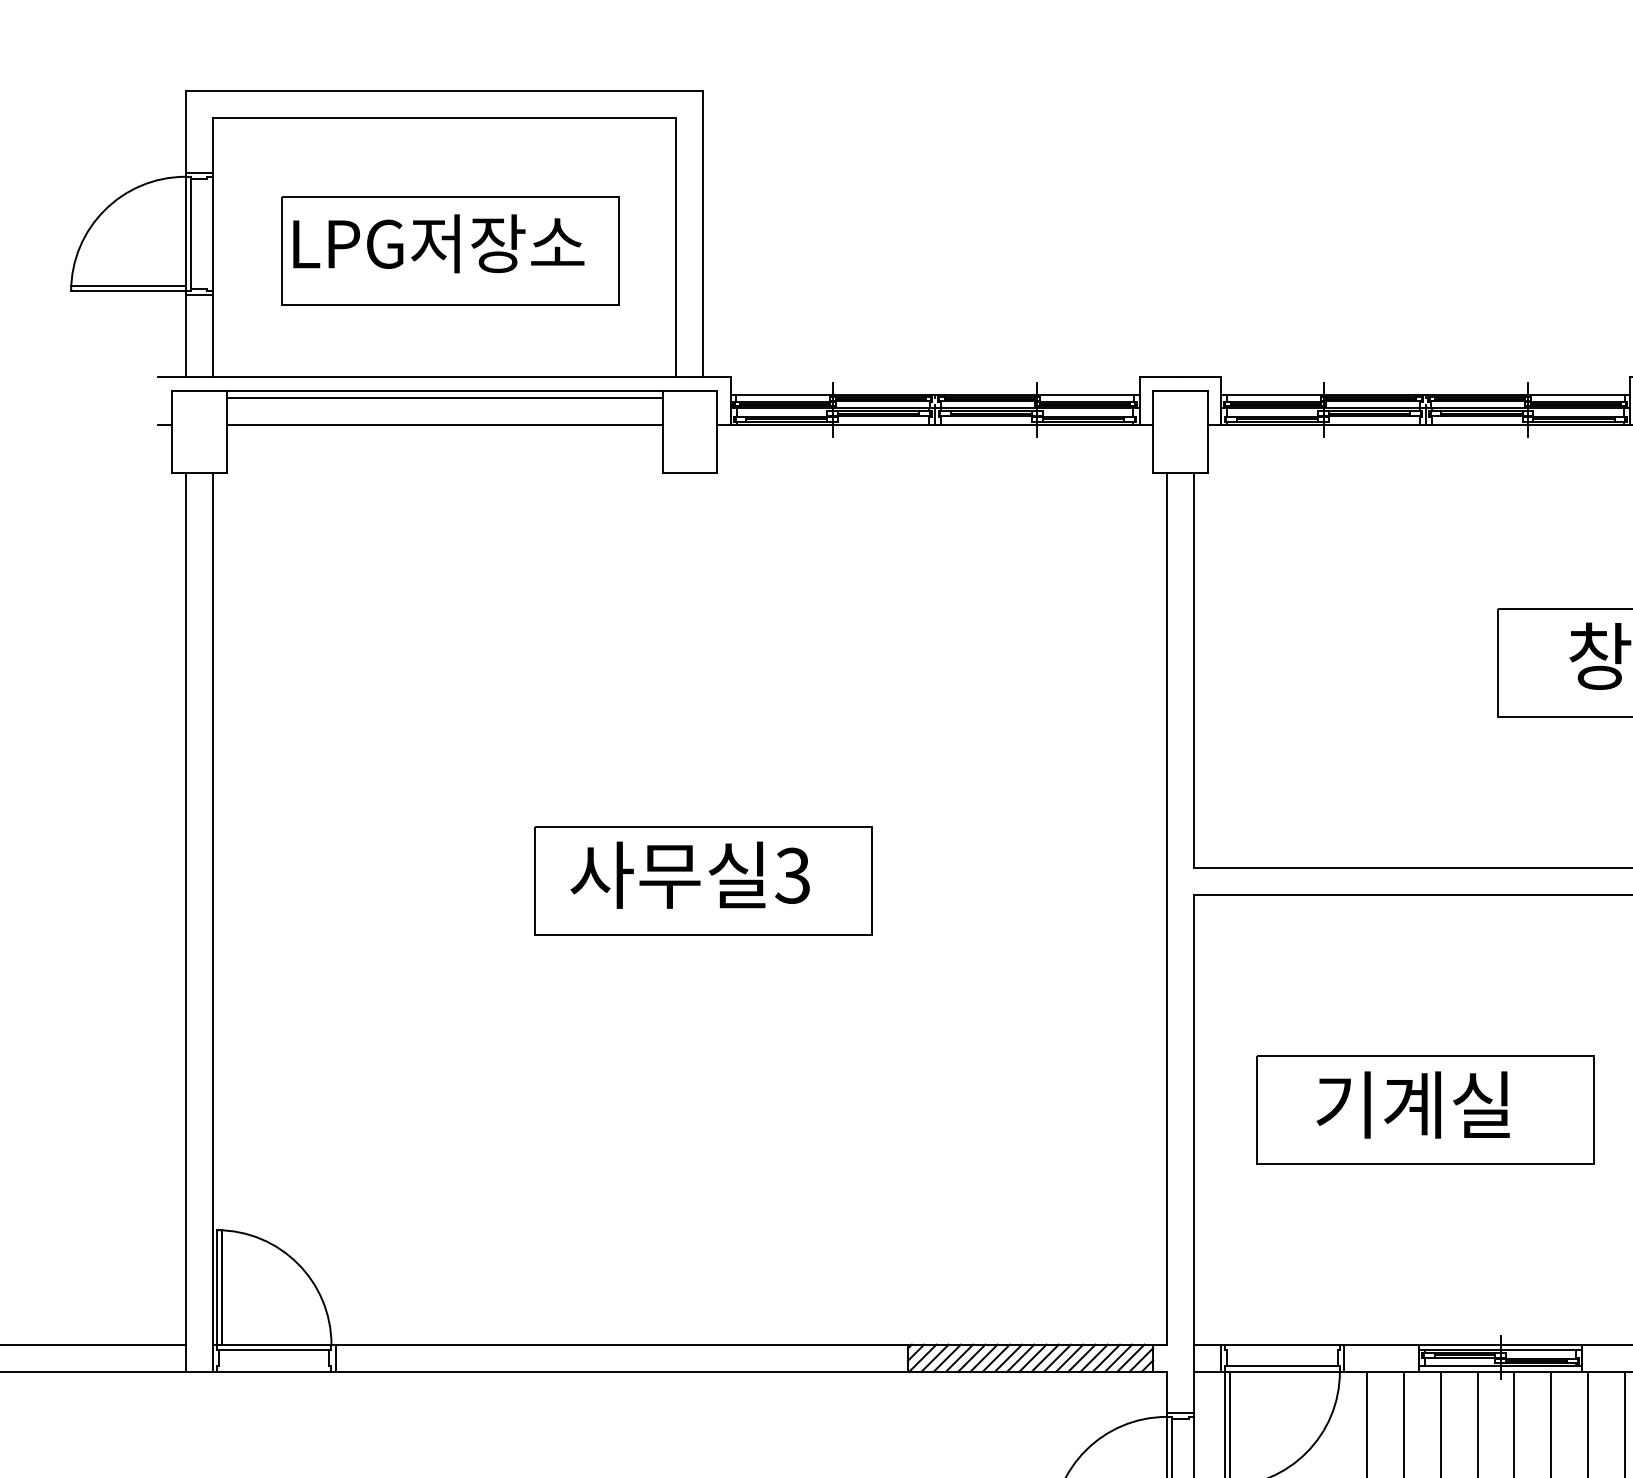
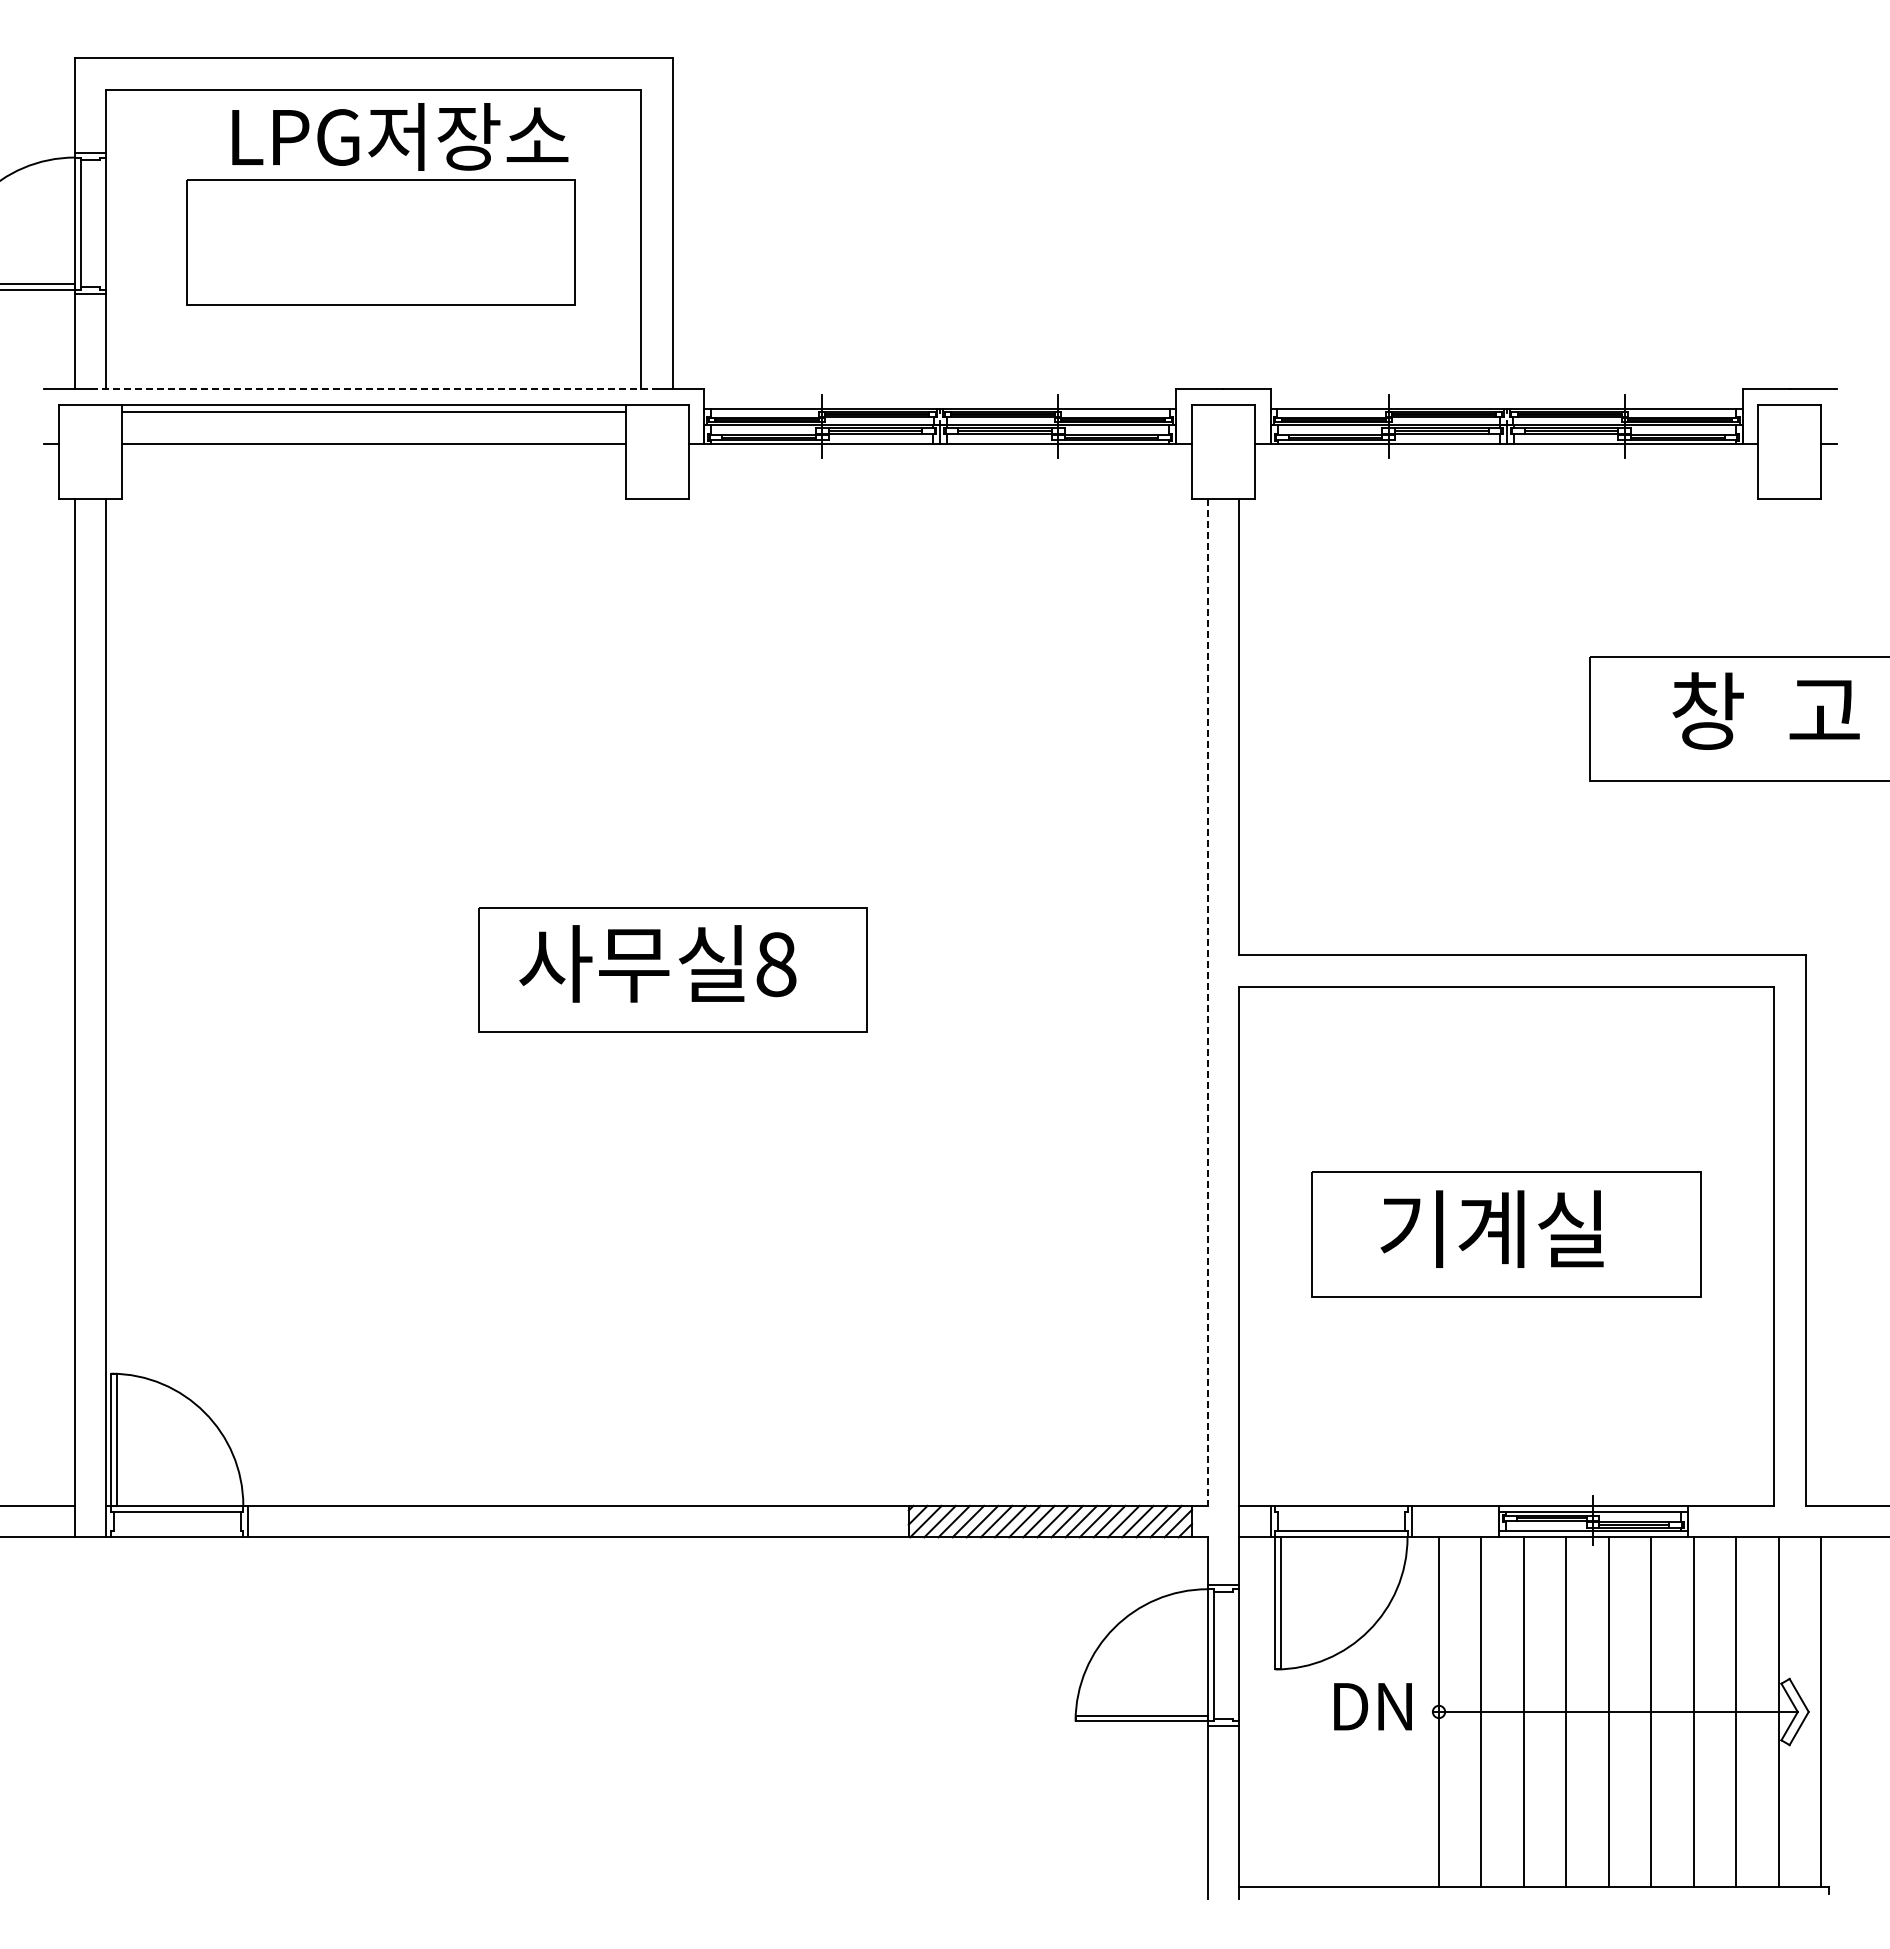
text: (439, 243) -> (400, 136), moved
line: (445, 376) -> (374, 388), solid -> dashed
text: (792, 875) -> (775, 964), 3 -> 8
line: (1166, 908) -> (1207, 1002), solid -> dashed

